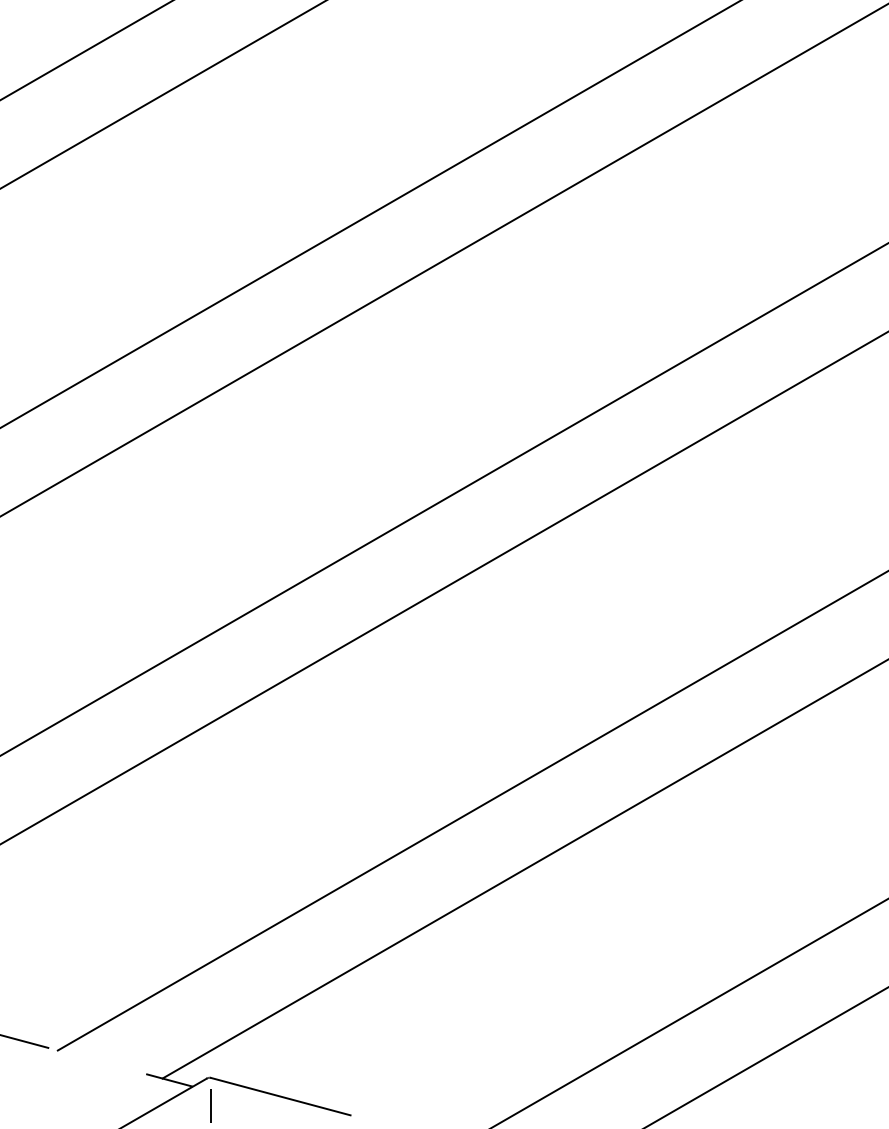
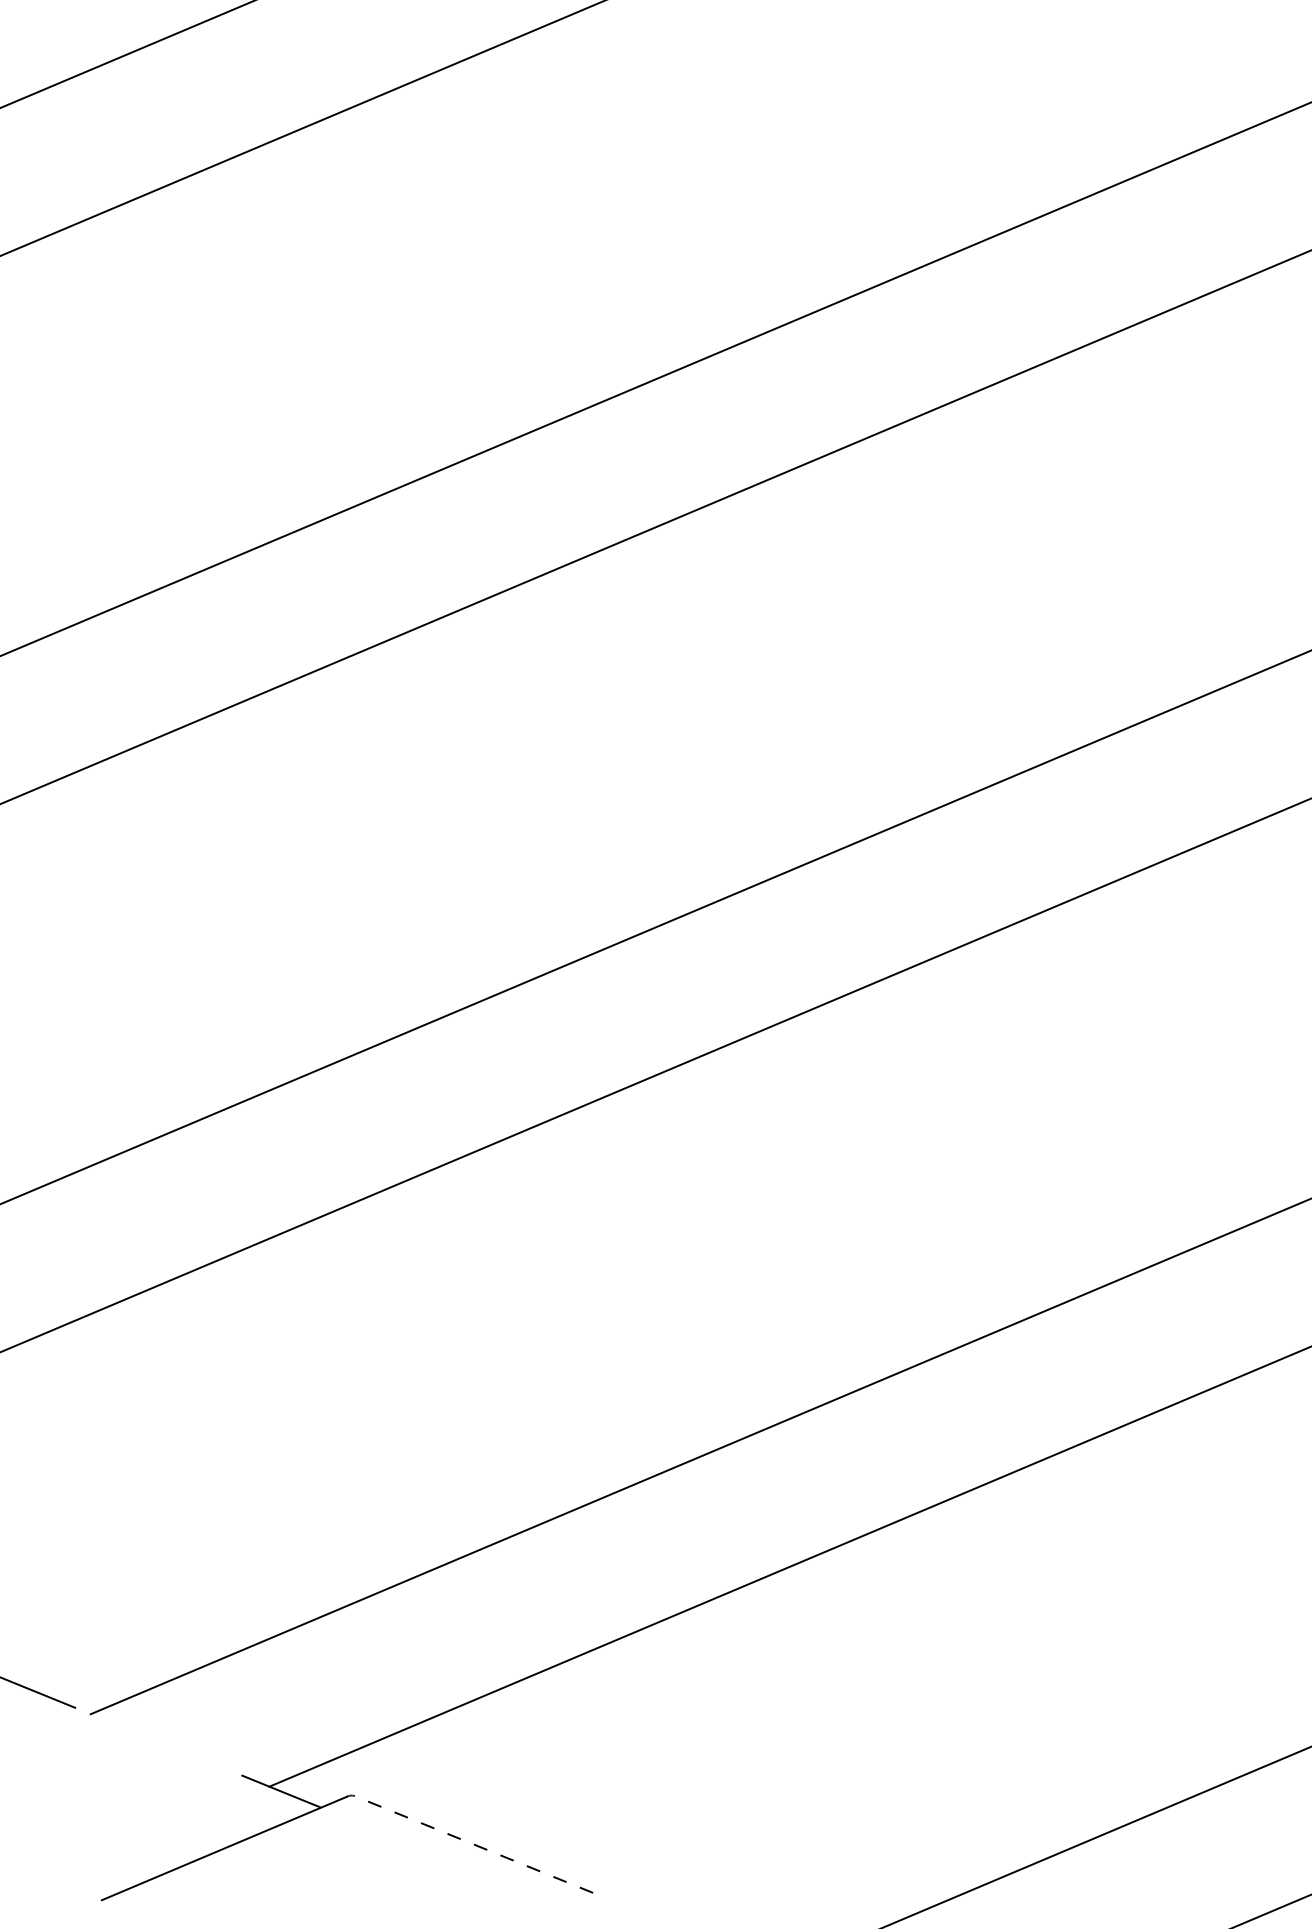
line: (280, 1096) -> (473, 1844), solid -> dashed
line: (210, 1105) -> (348, 1844), removed

